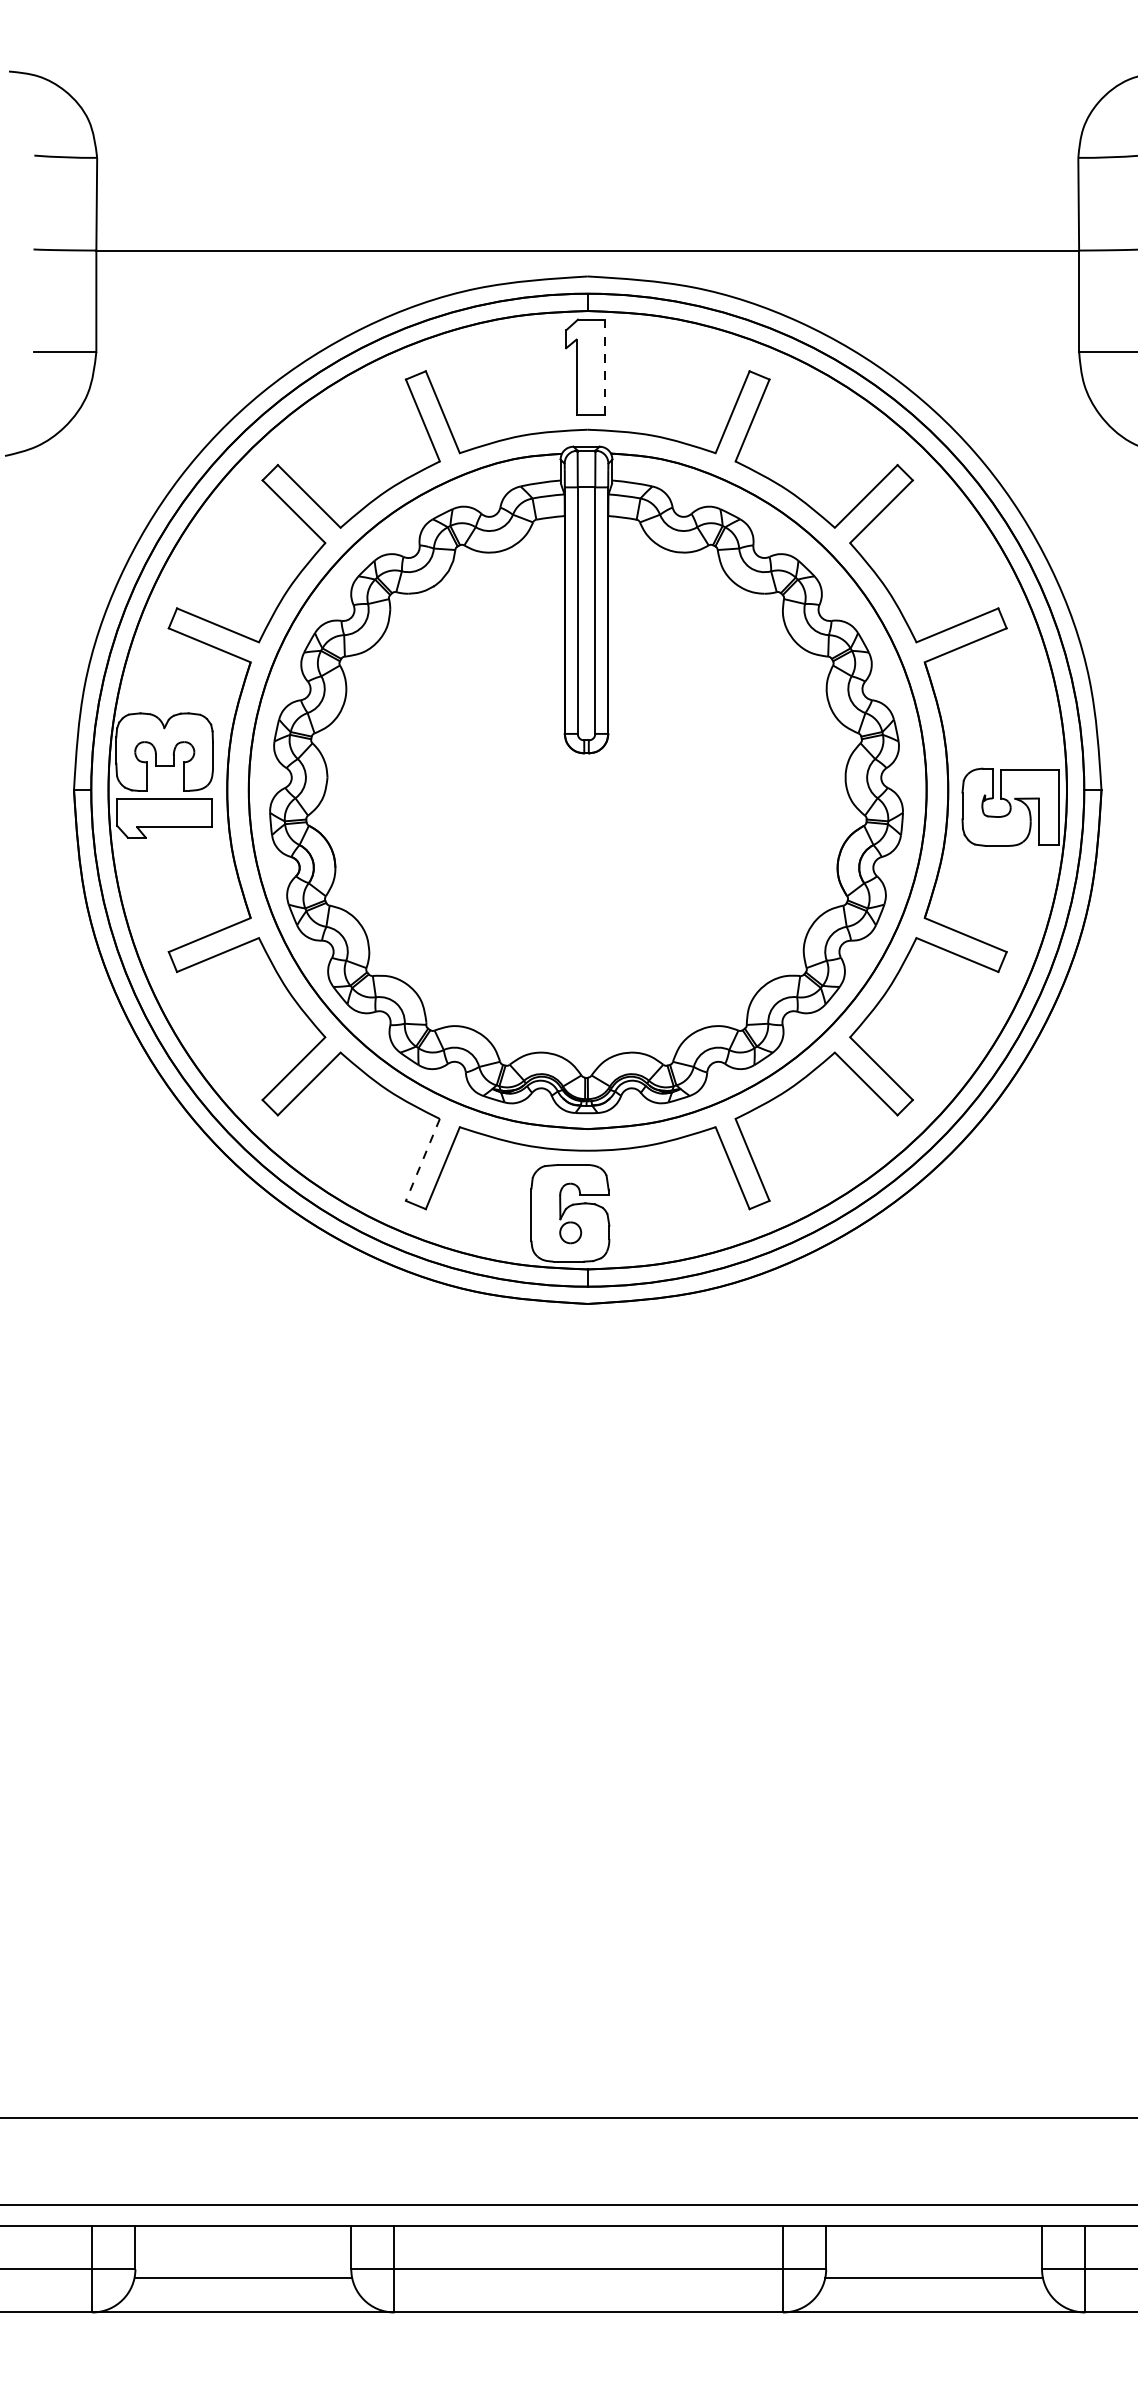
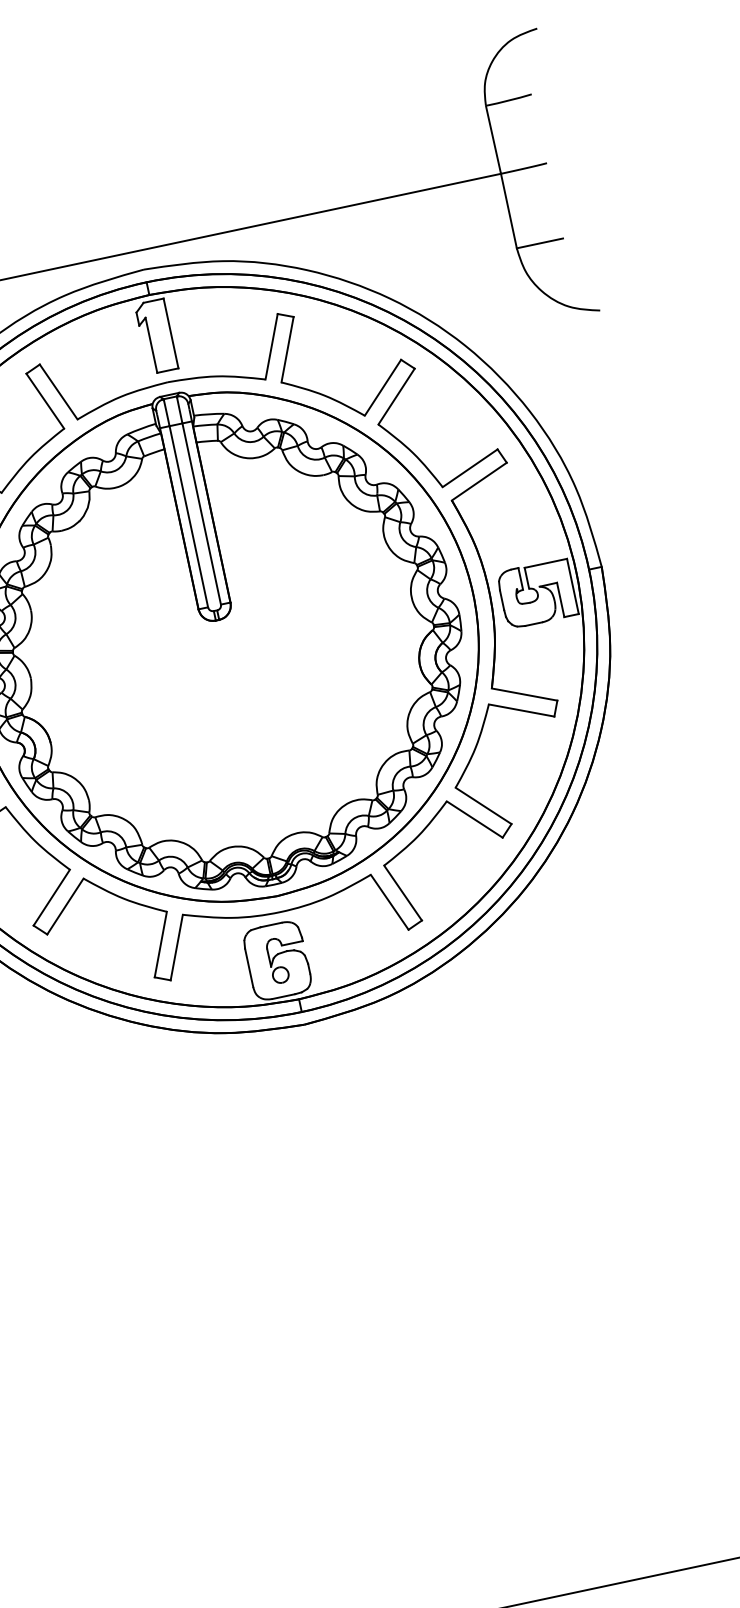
line: (605, 366) -> (171, 333), dashed -> solid
line: (422, 1160) -> (160, 945), dashed -> solid

